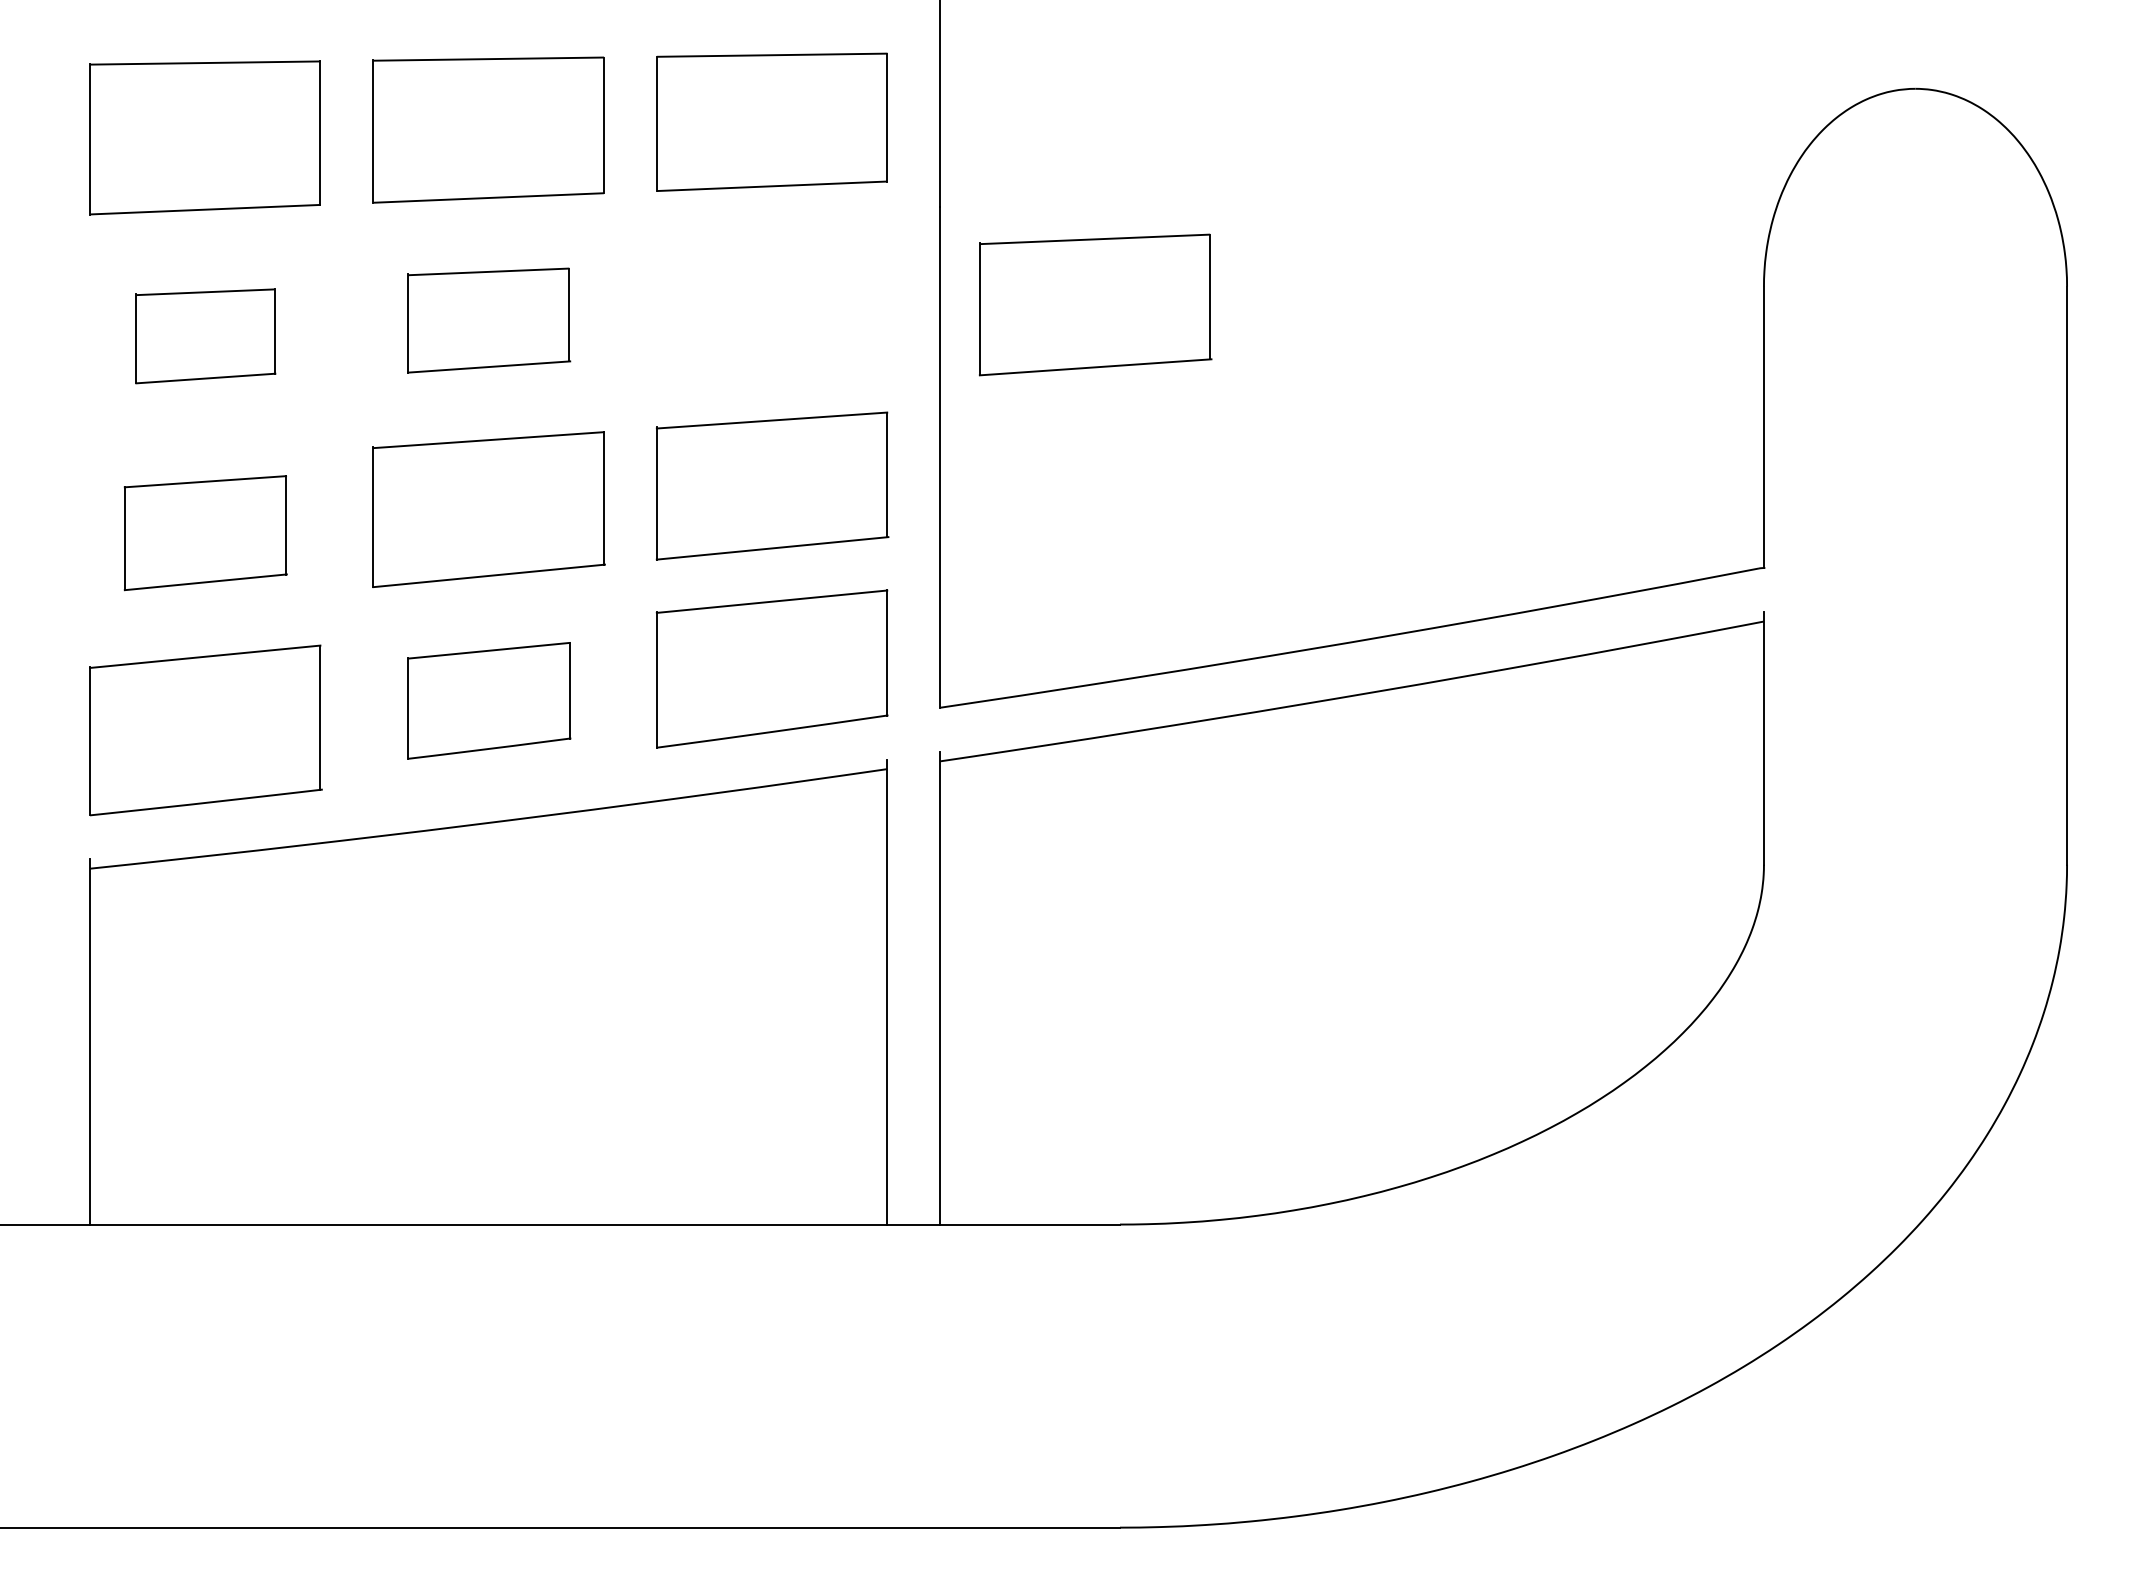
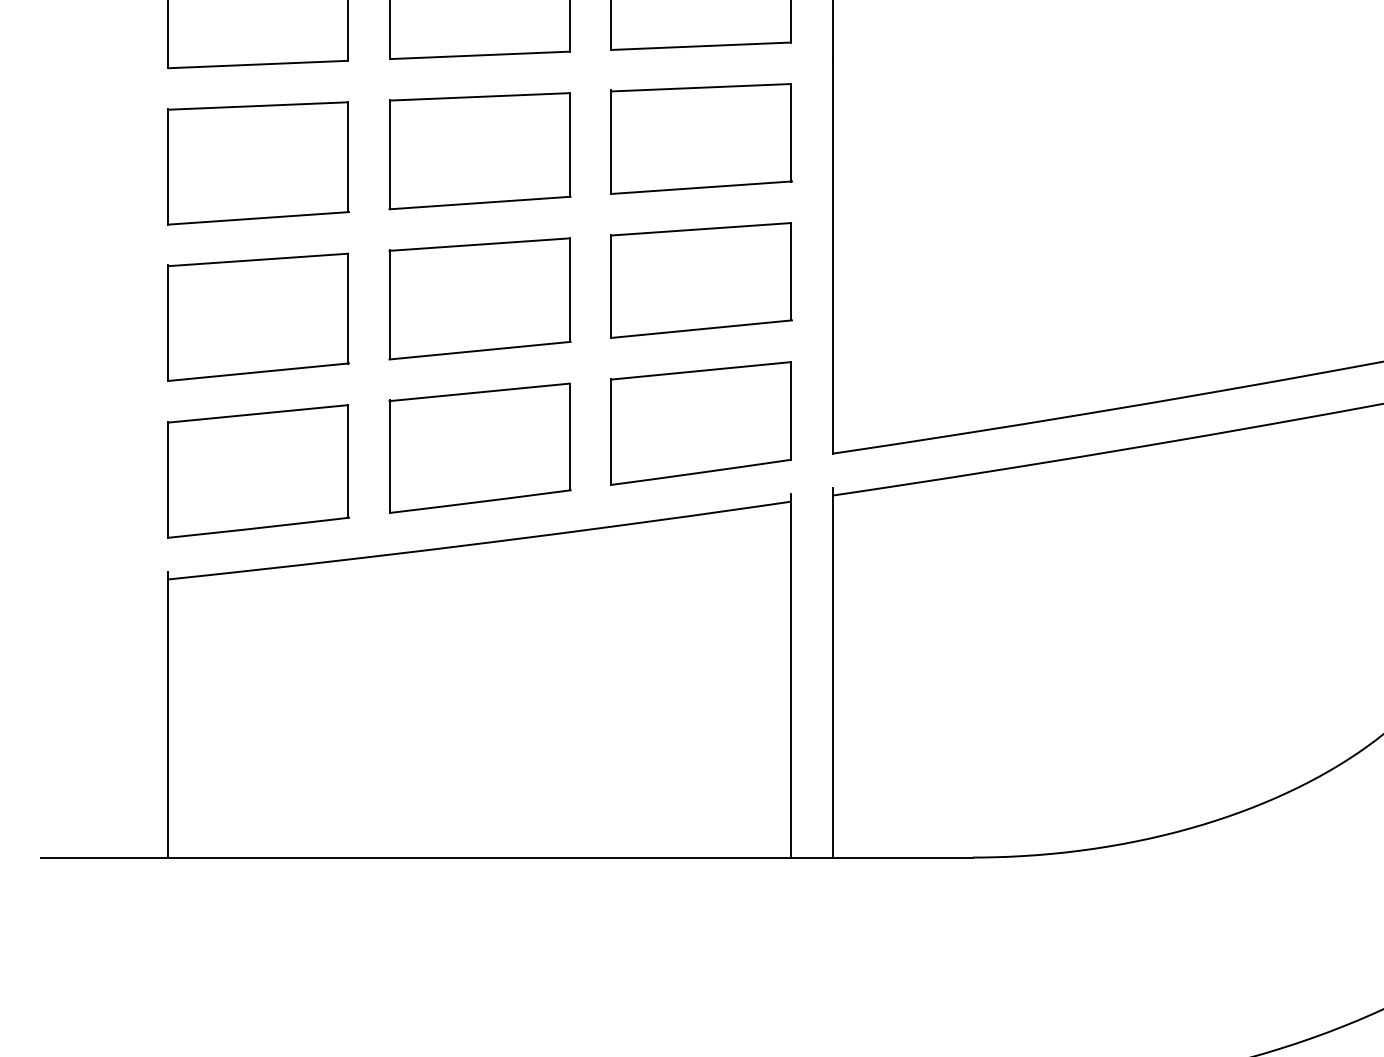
part: (1095, 304) -> (701, 138), moved
part: (488, 320) -> (479, 151), size x1.43
part: (205, 336) -> (258, 163), size x1.67
part: (205, 532) -> (258, 316), size x1.43
part: (489, 700) -> (480, 448), size x1.43

